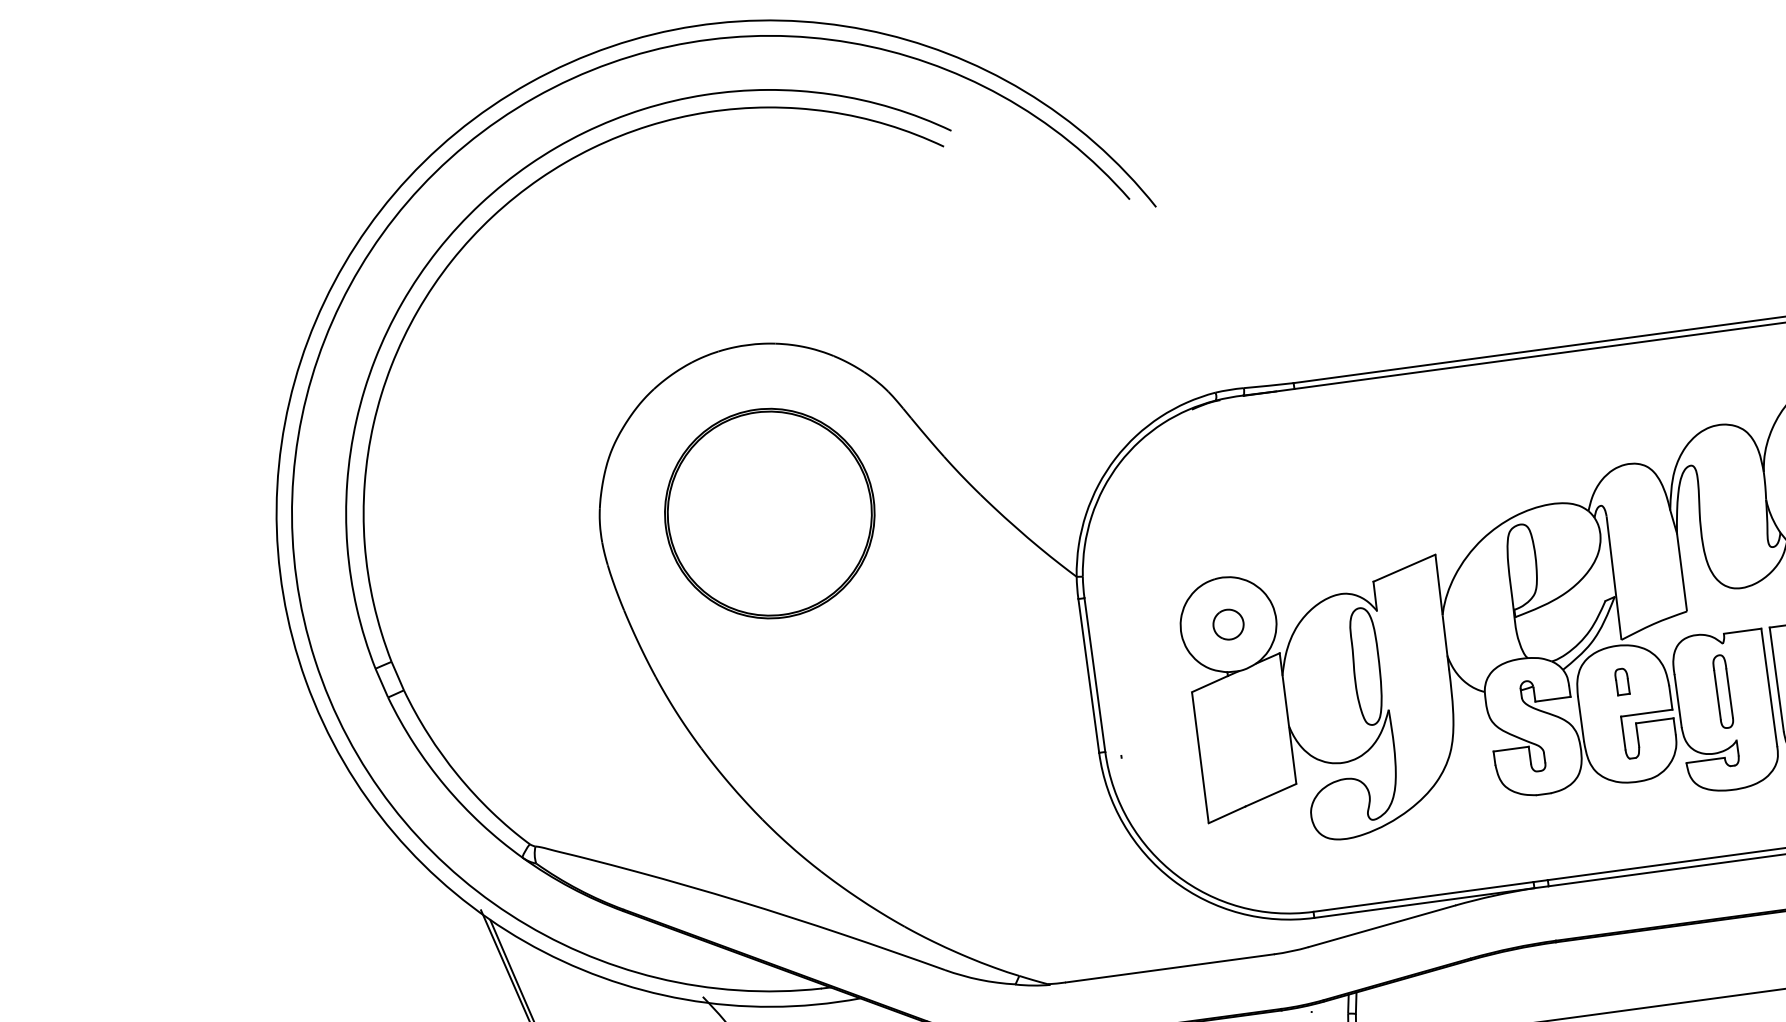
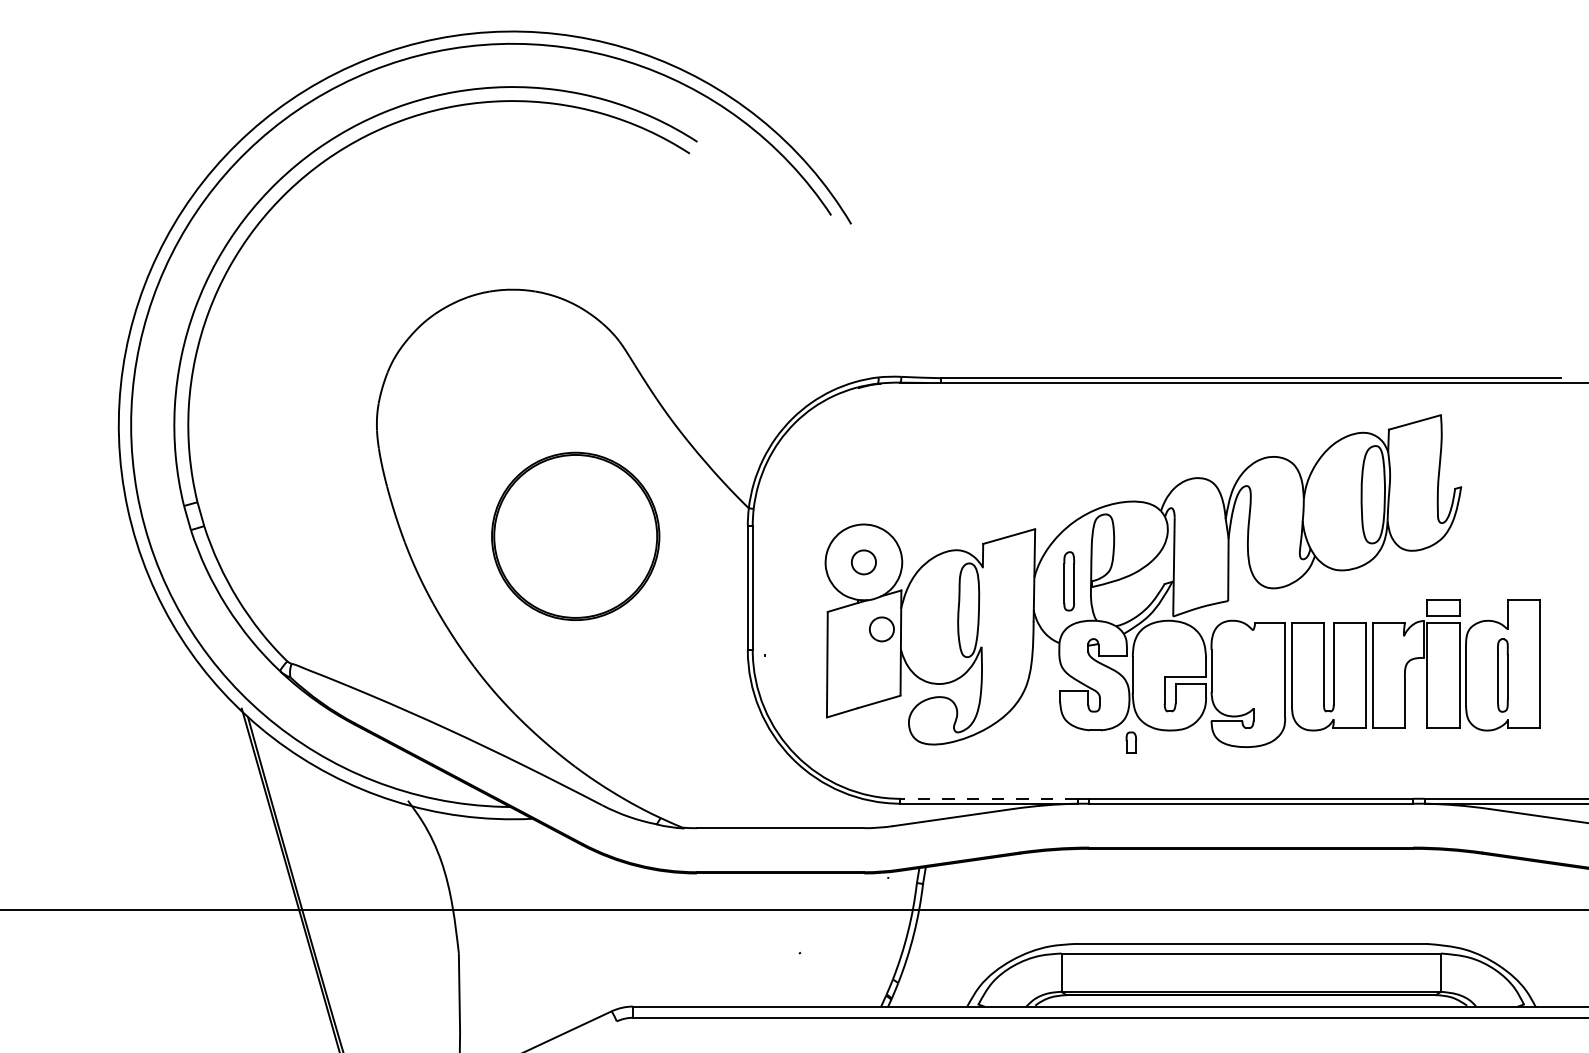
part: (769, 512) -> (575, 535), moved
part: (1621, 681) -> (1130, 742), moved
part: (1723, 691) -> (1069, 581), moved
part: (1261, 704) -> (881, 629), added
line: (1423, 896) -> (989, 798), solid -> dashed

